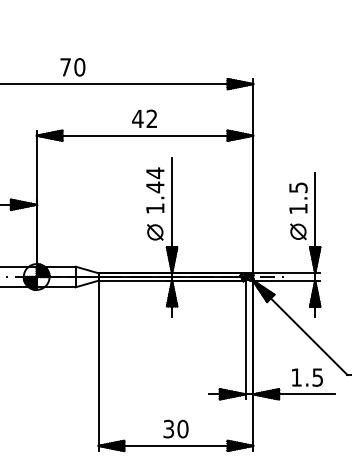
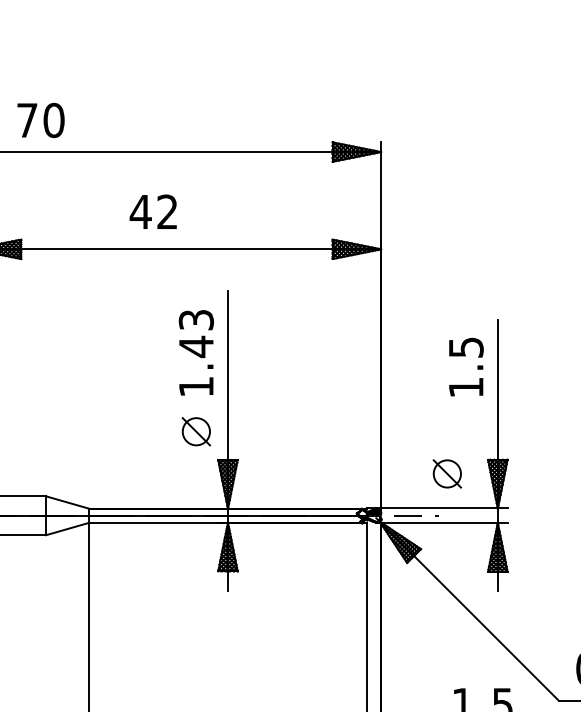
text: (144, 118) -> (153, 211), moved
text: (155, 173) -> (196, 320), 1.44 -> 1.43
part: (298, 231) -> (447, 473), moved

